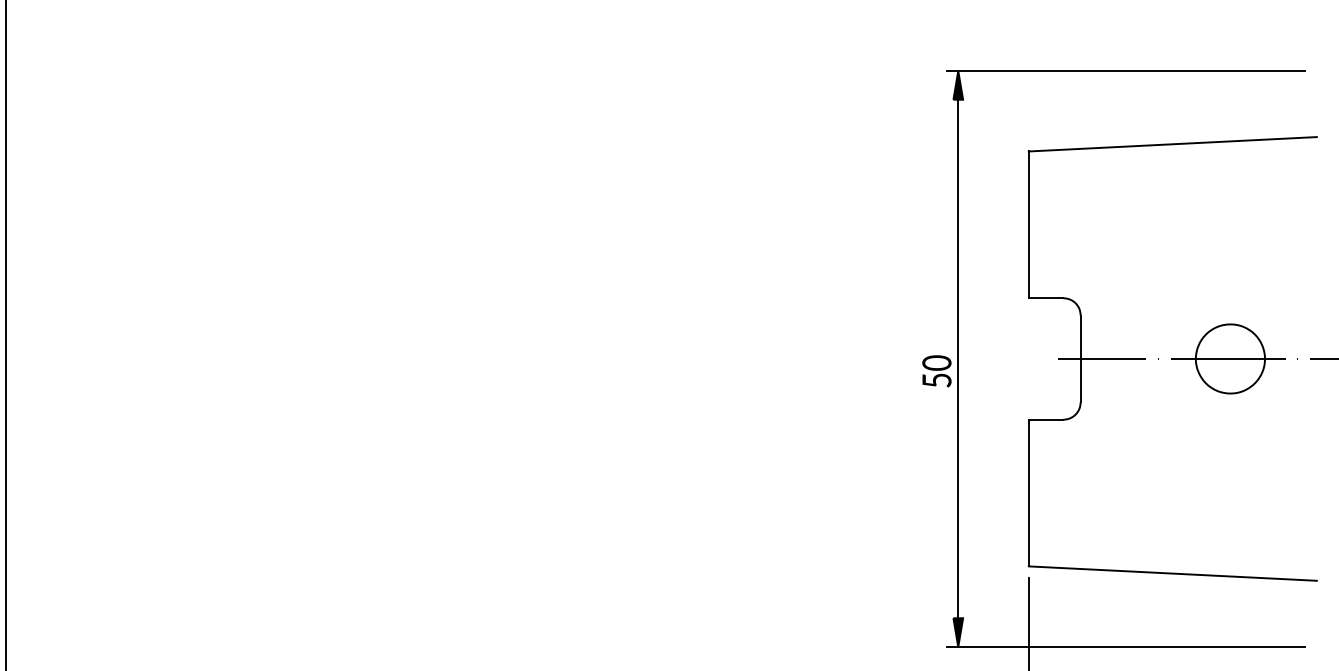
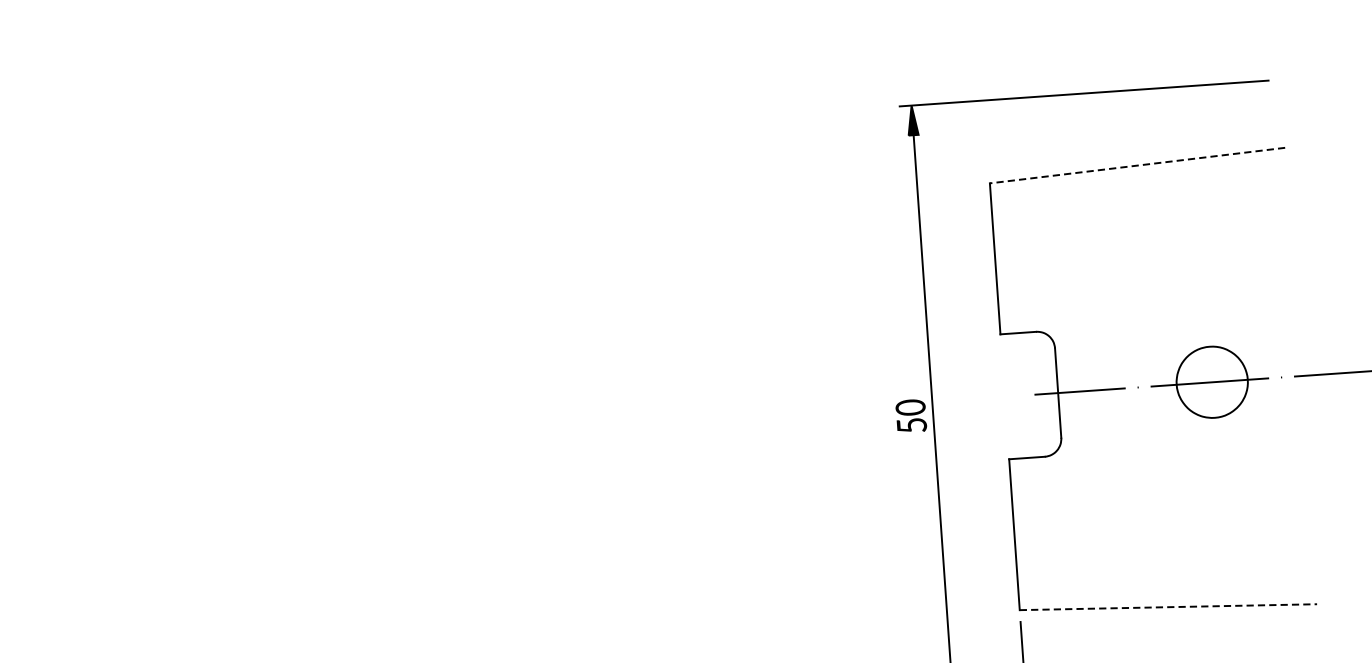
line: (1172, 144) -> (1137, 165), solid -> dashed
line: (1173, 573) -> (1169, 607), solid -> dashed

